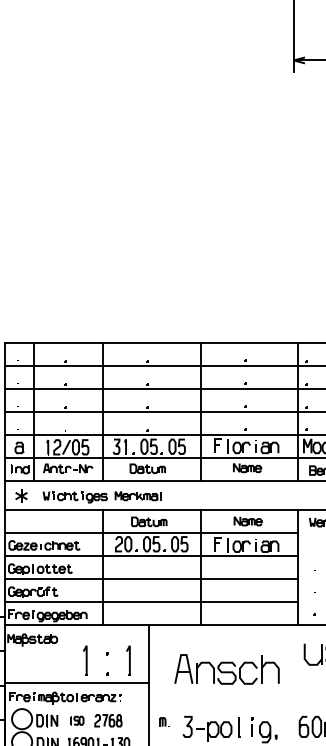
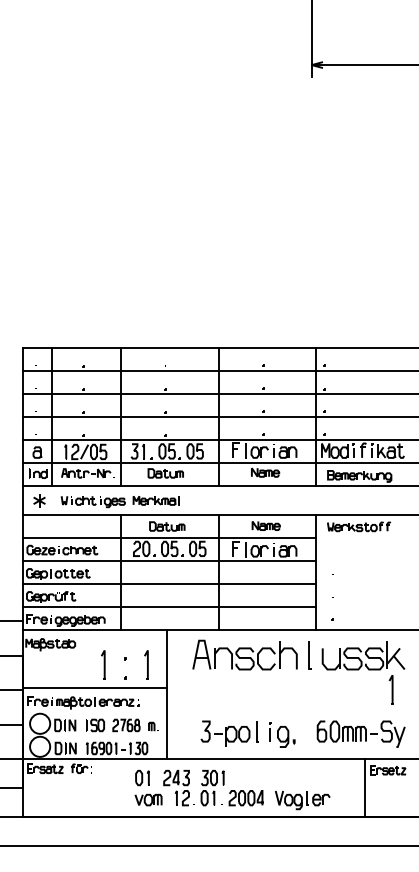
line: (291, 650) -> (309, 655), added
part: (226, 668) -> (244, 654), moved
part: (77, 720) -> (95, 725), size x1.43
part: (164, 721) -> (153, 726), moved

